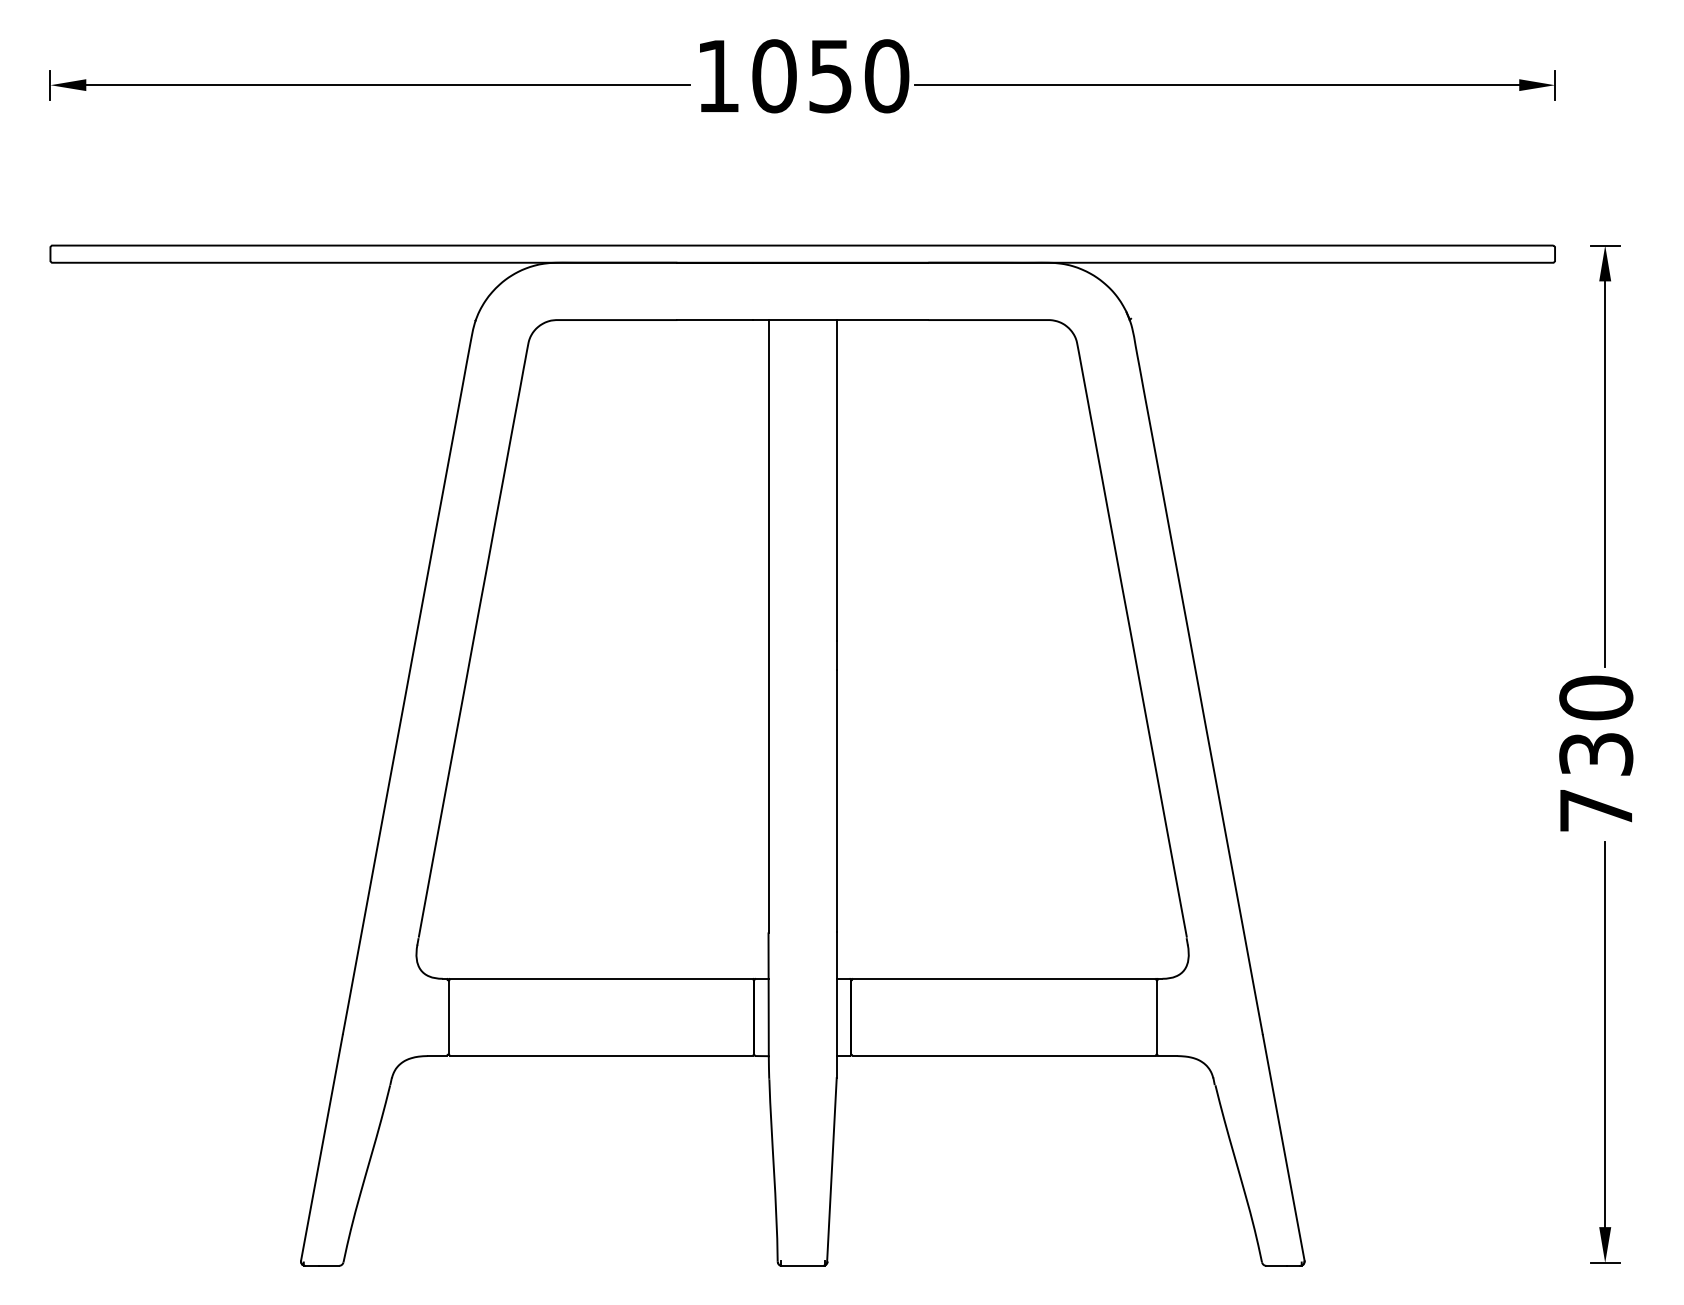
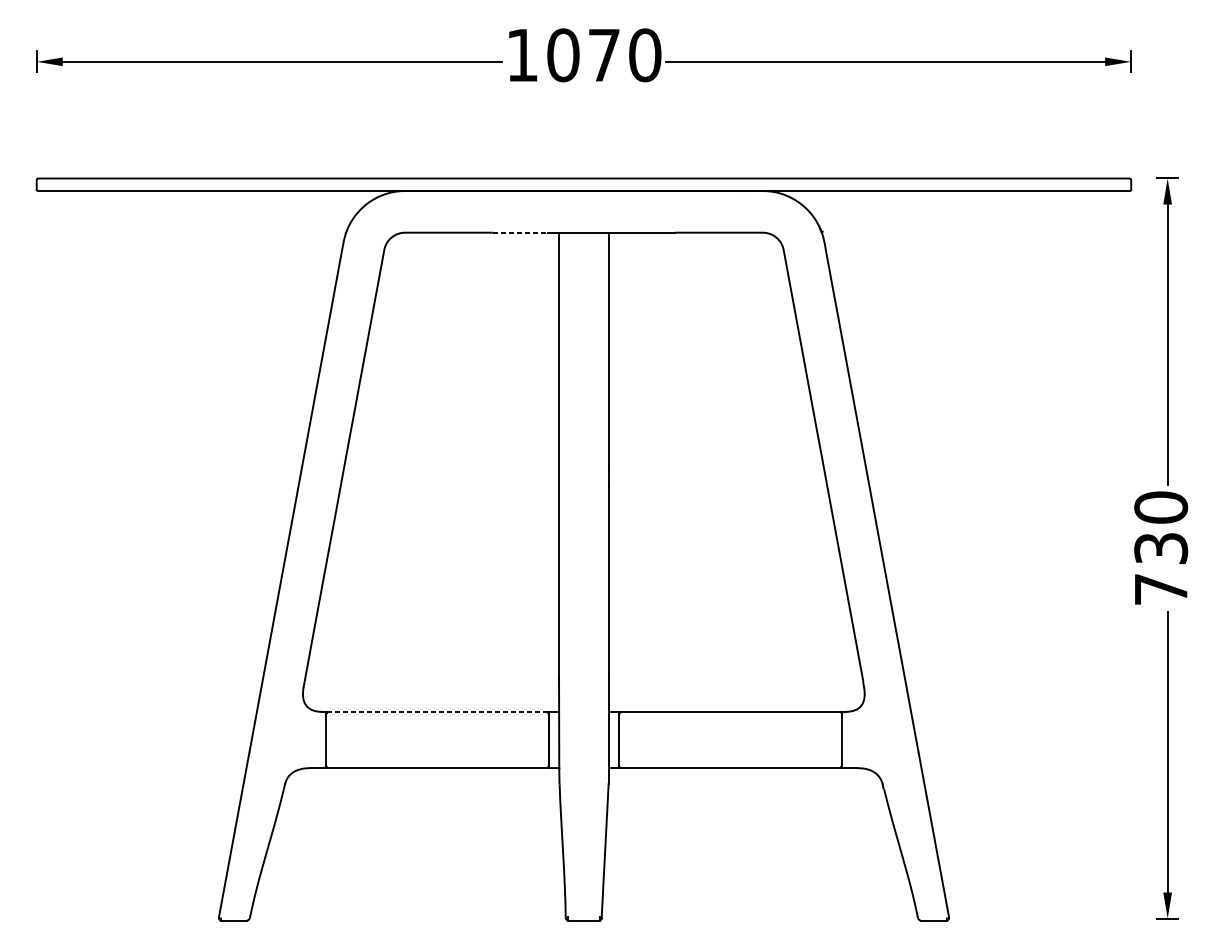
text: (830, 76) -> (604, 55), 1050 -> 1070
line: (715, 320) -> (520, 233), solid -> dashed
line: (601, 978) -> (437, 711), solid -> dashed

